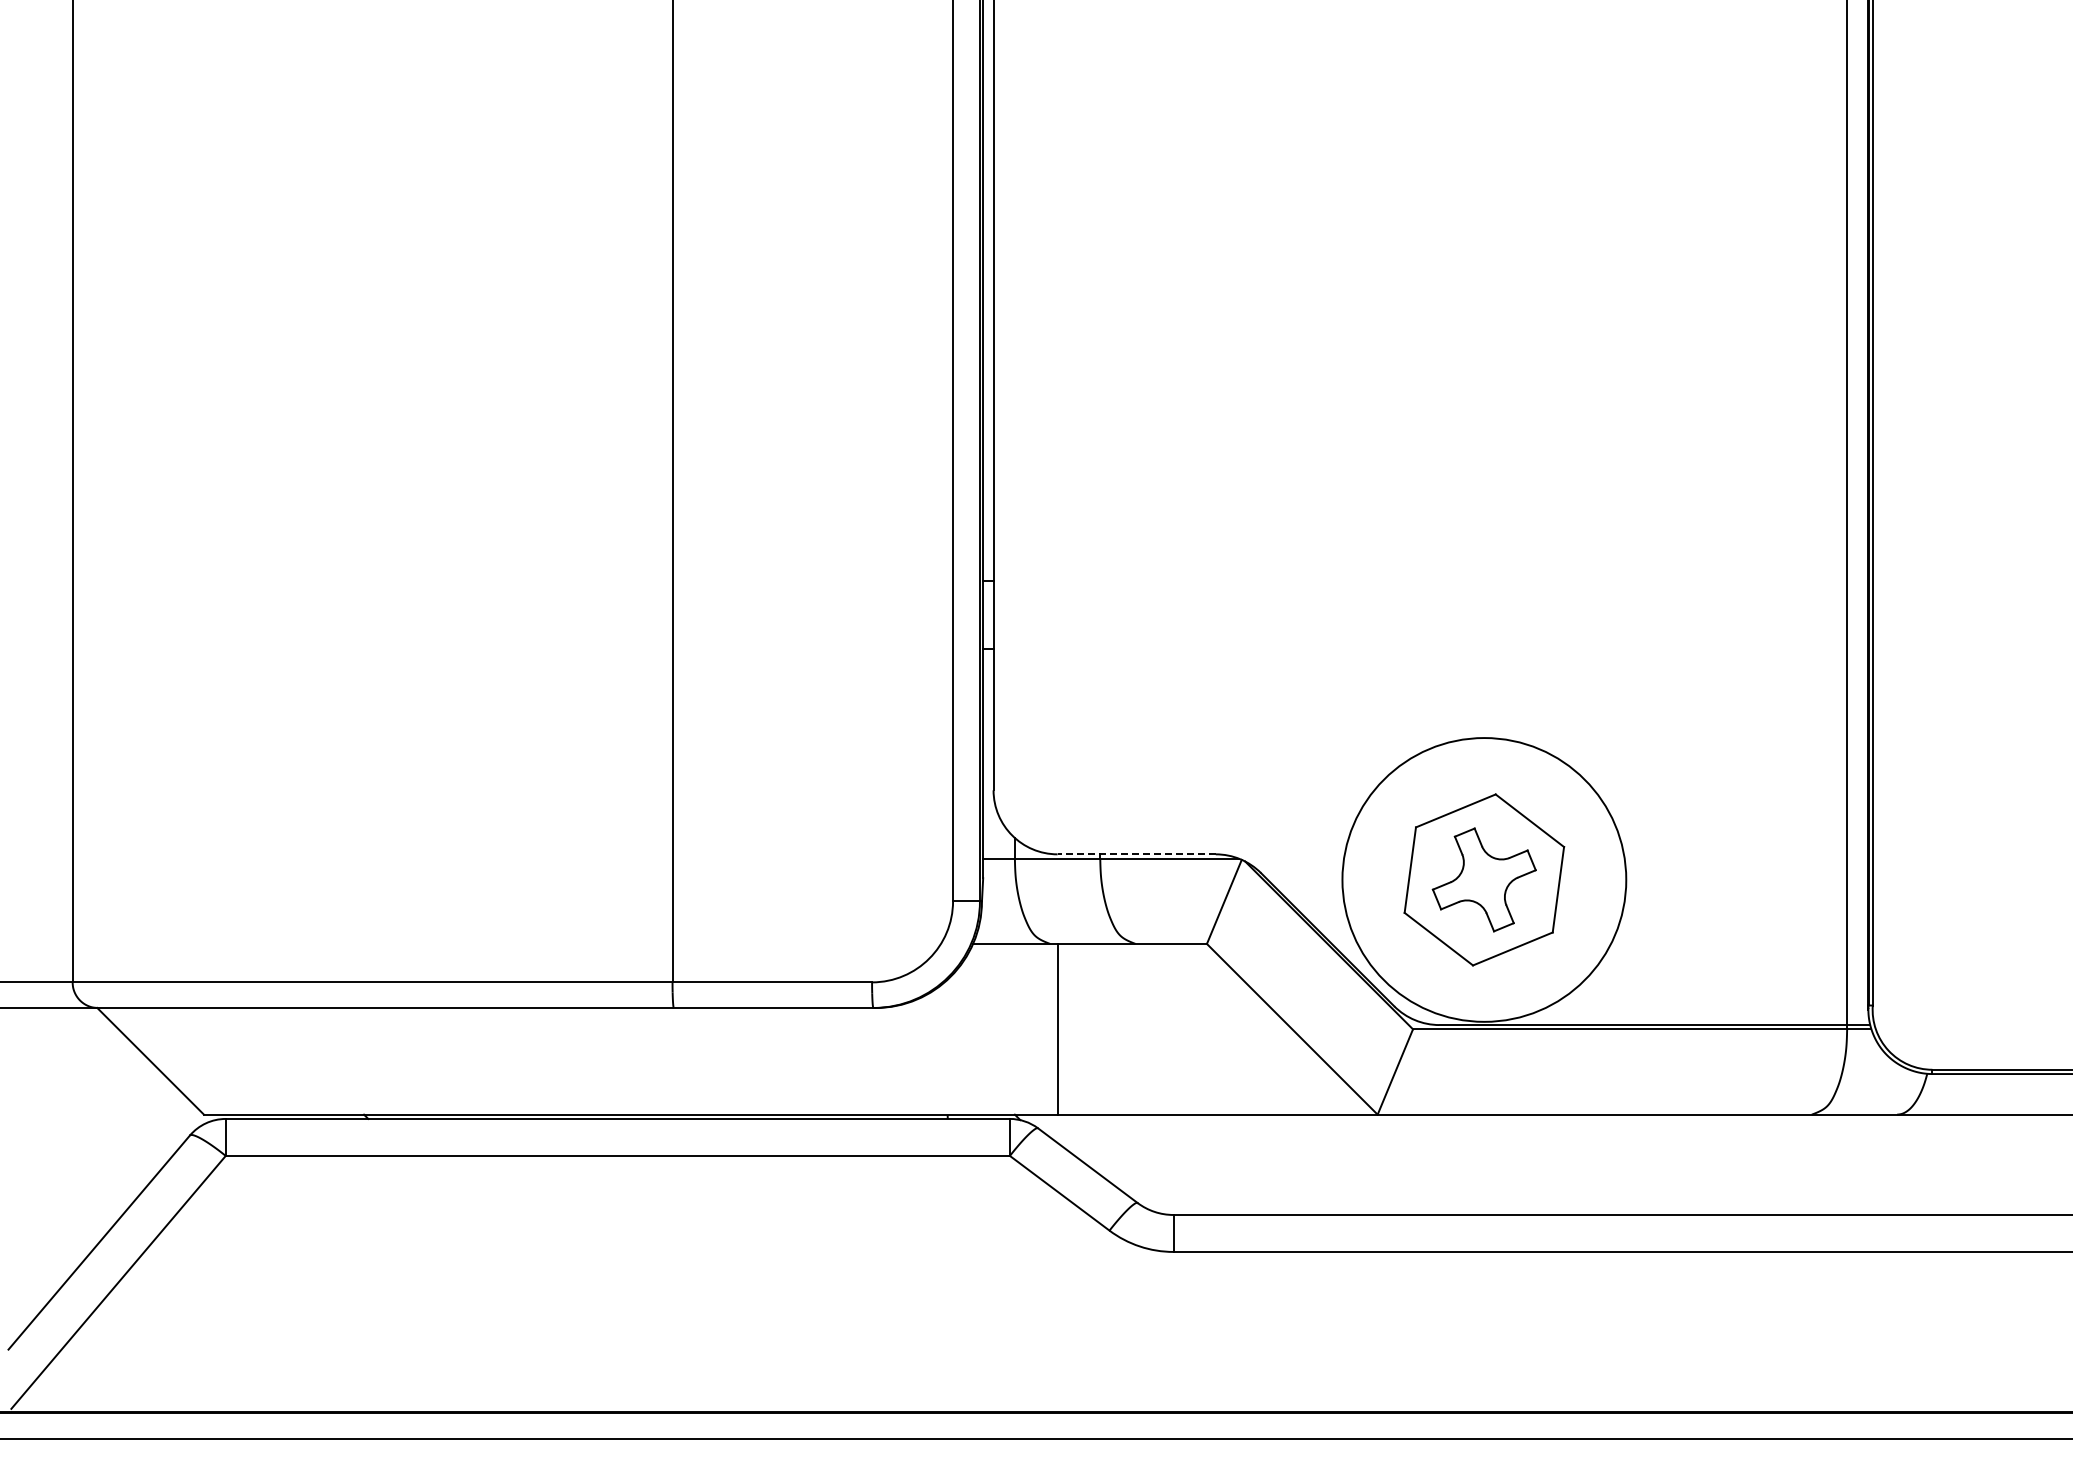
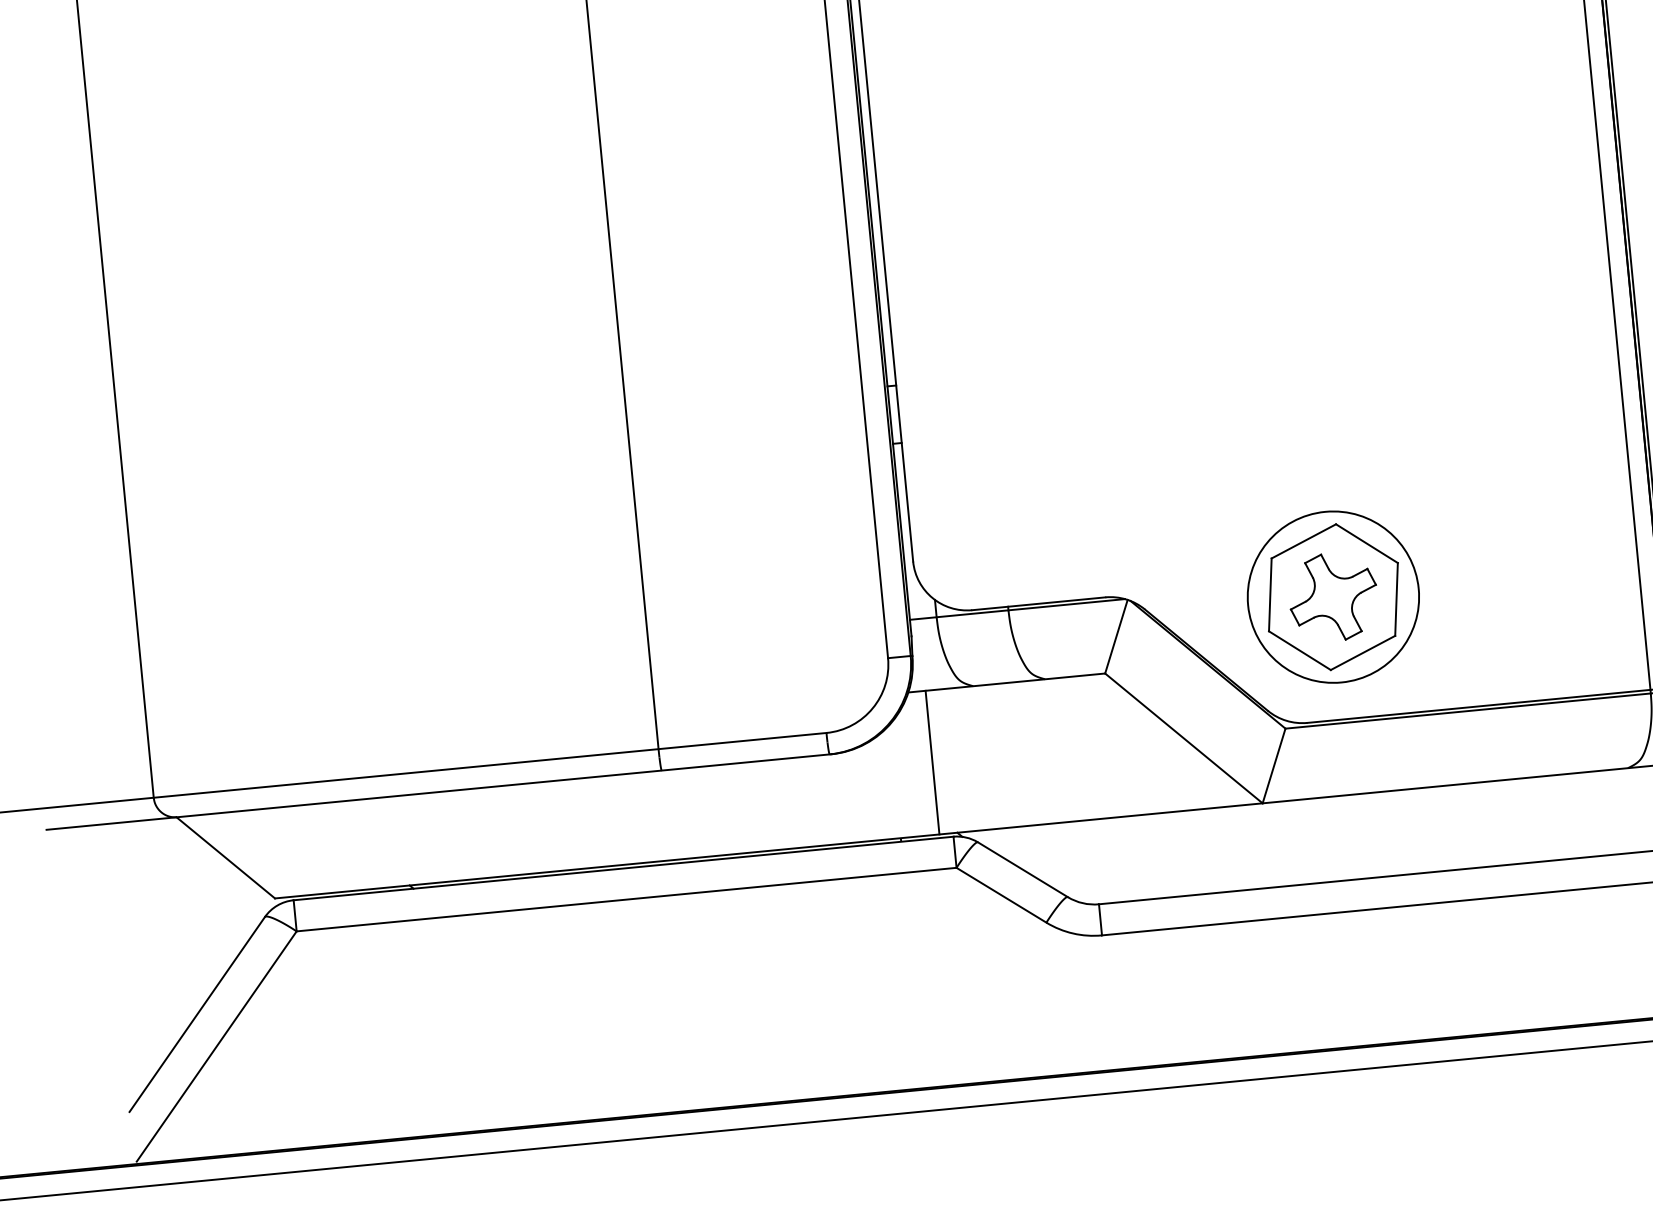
line: (1136, 854) -> (1038, 603), dashed -> solid
circle: (1484, 879) -> (1333, 596), size x0.71
line: (1057, 1028) -> (932, 761), moved

